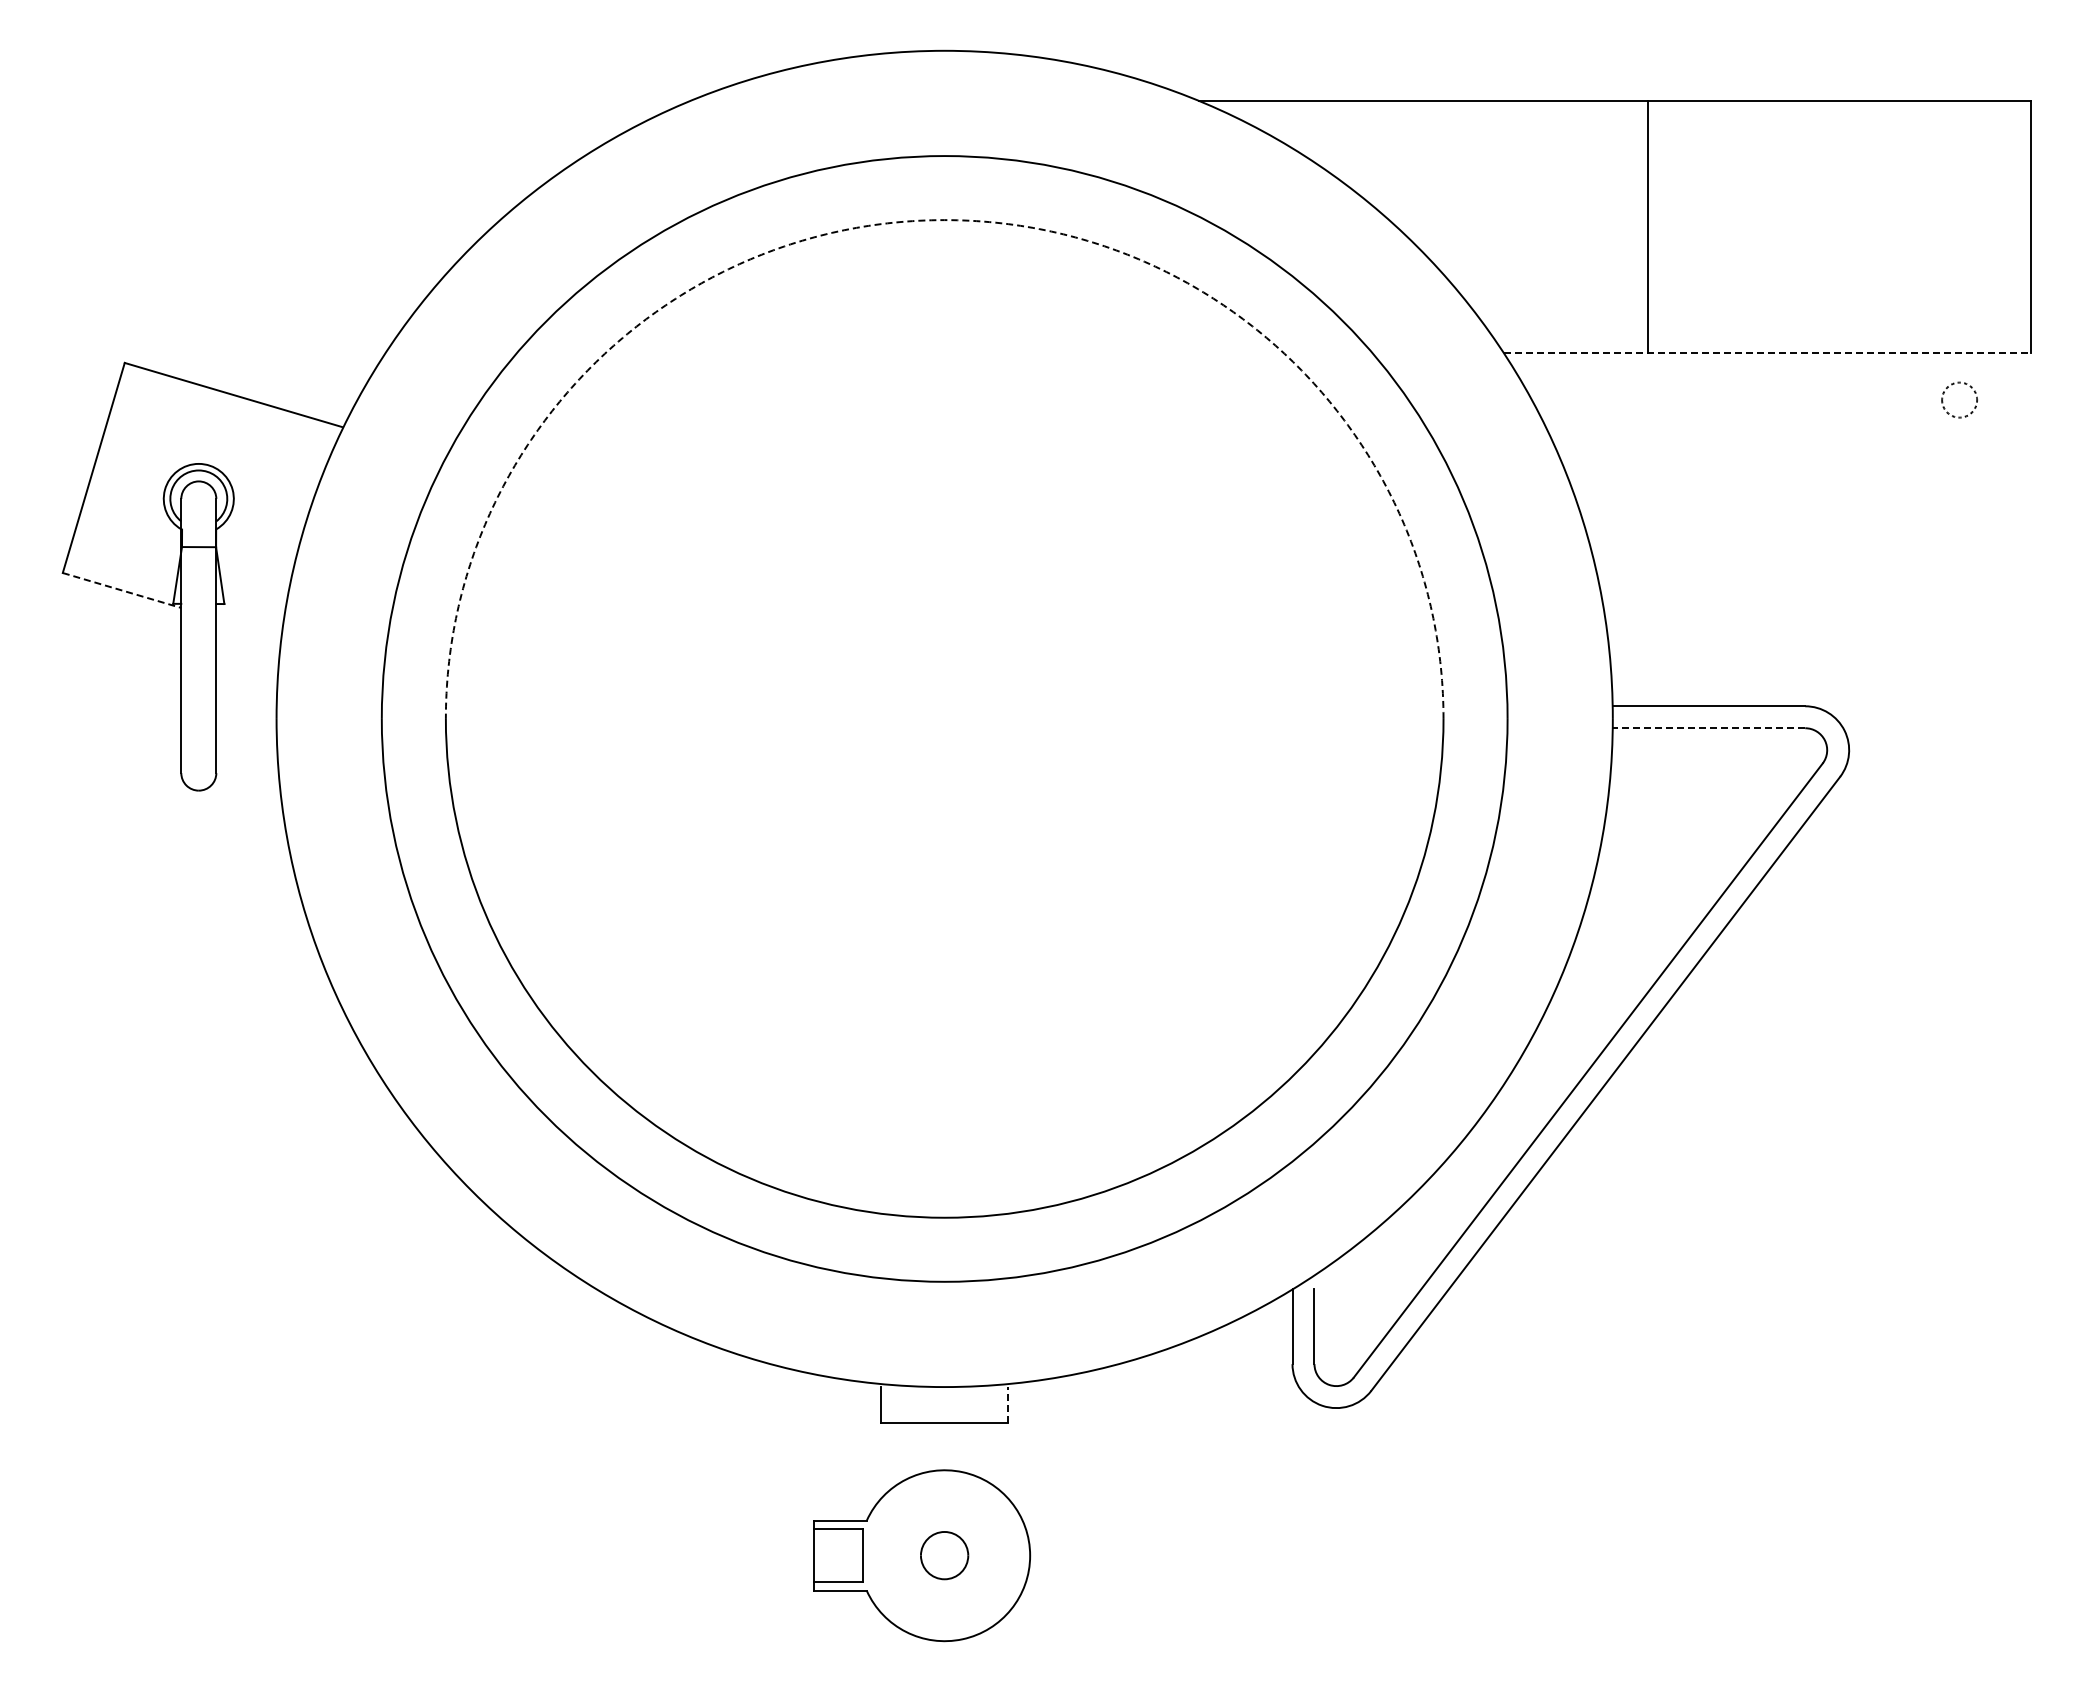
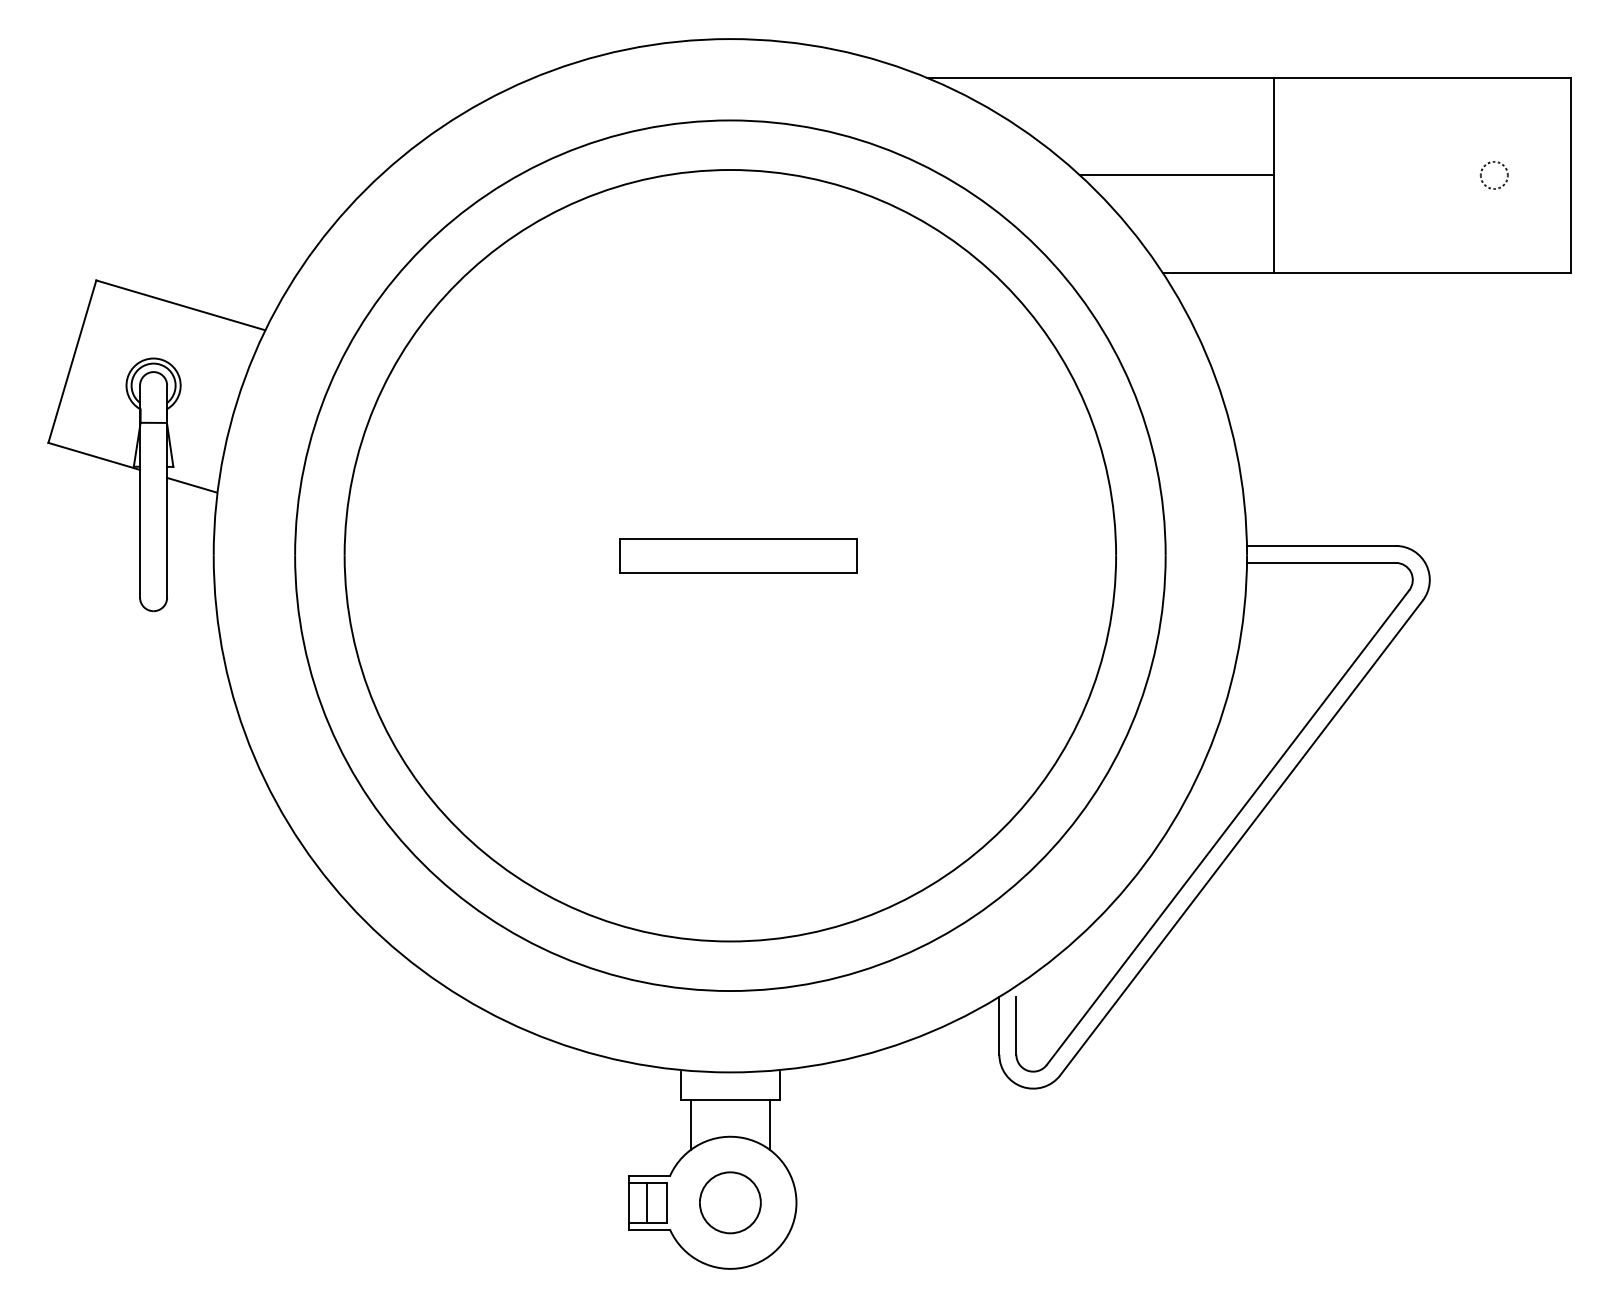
arc: (944, 220) -> (730, 170), dashed -> solid
line: (1521, 227) -> (1176, 175), added
line: (1767, 353) -> (1366, 273), dashed -> solid
part: (1952, 385) -> (1488, 164), moved
line: (122, 590) -> (94, 456), dashed -> solid
line: (248, 627) -> (192, 485), added
part: (955, 718) -> (738, 555), added
line: (1708, 728) -> (1321, 563), dashed -> solid
line: (1008, 1404) -> (779, 1085), dashed -> solid
line: (893, 1454) -> (690, 1124), added
line: (995, 1454) -> (769, 1124), added
line: (836, 1555) -> (646, 1202), added
part: (944, 1555) -> (730, 1202), size x1.67

